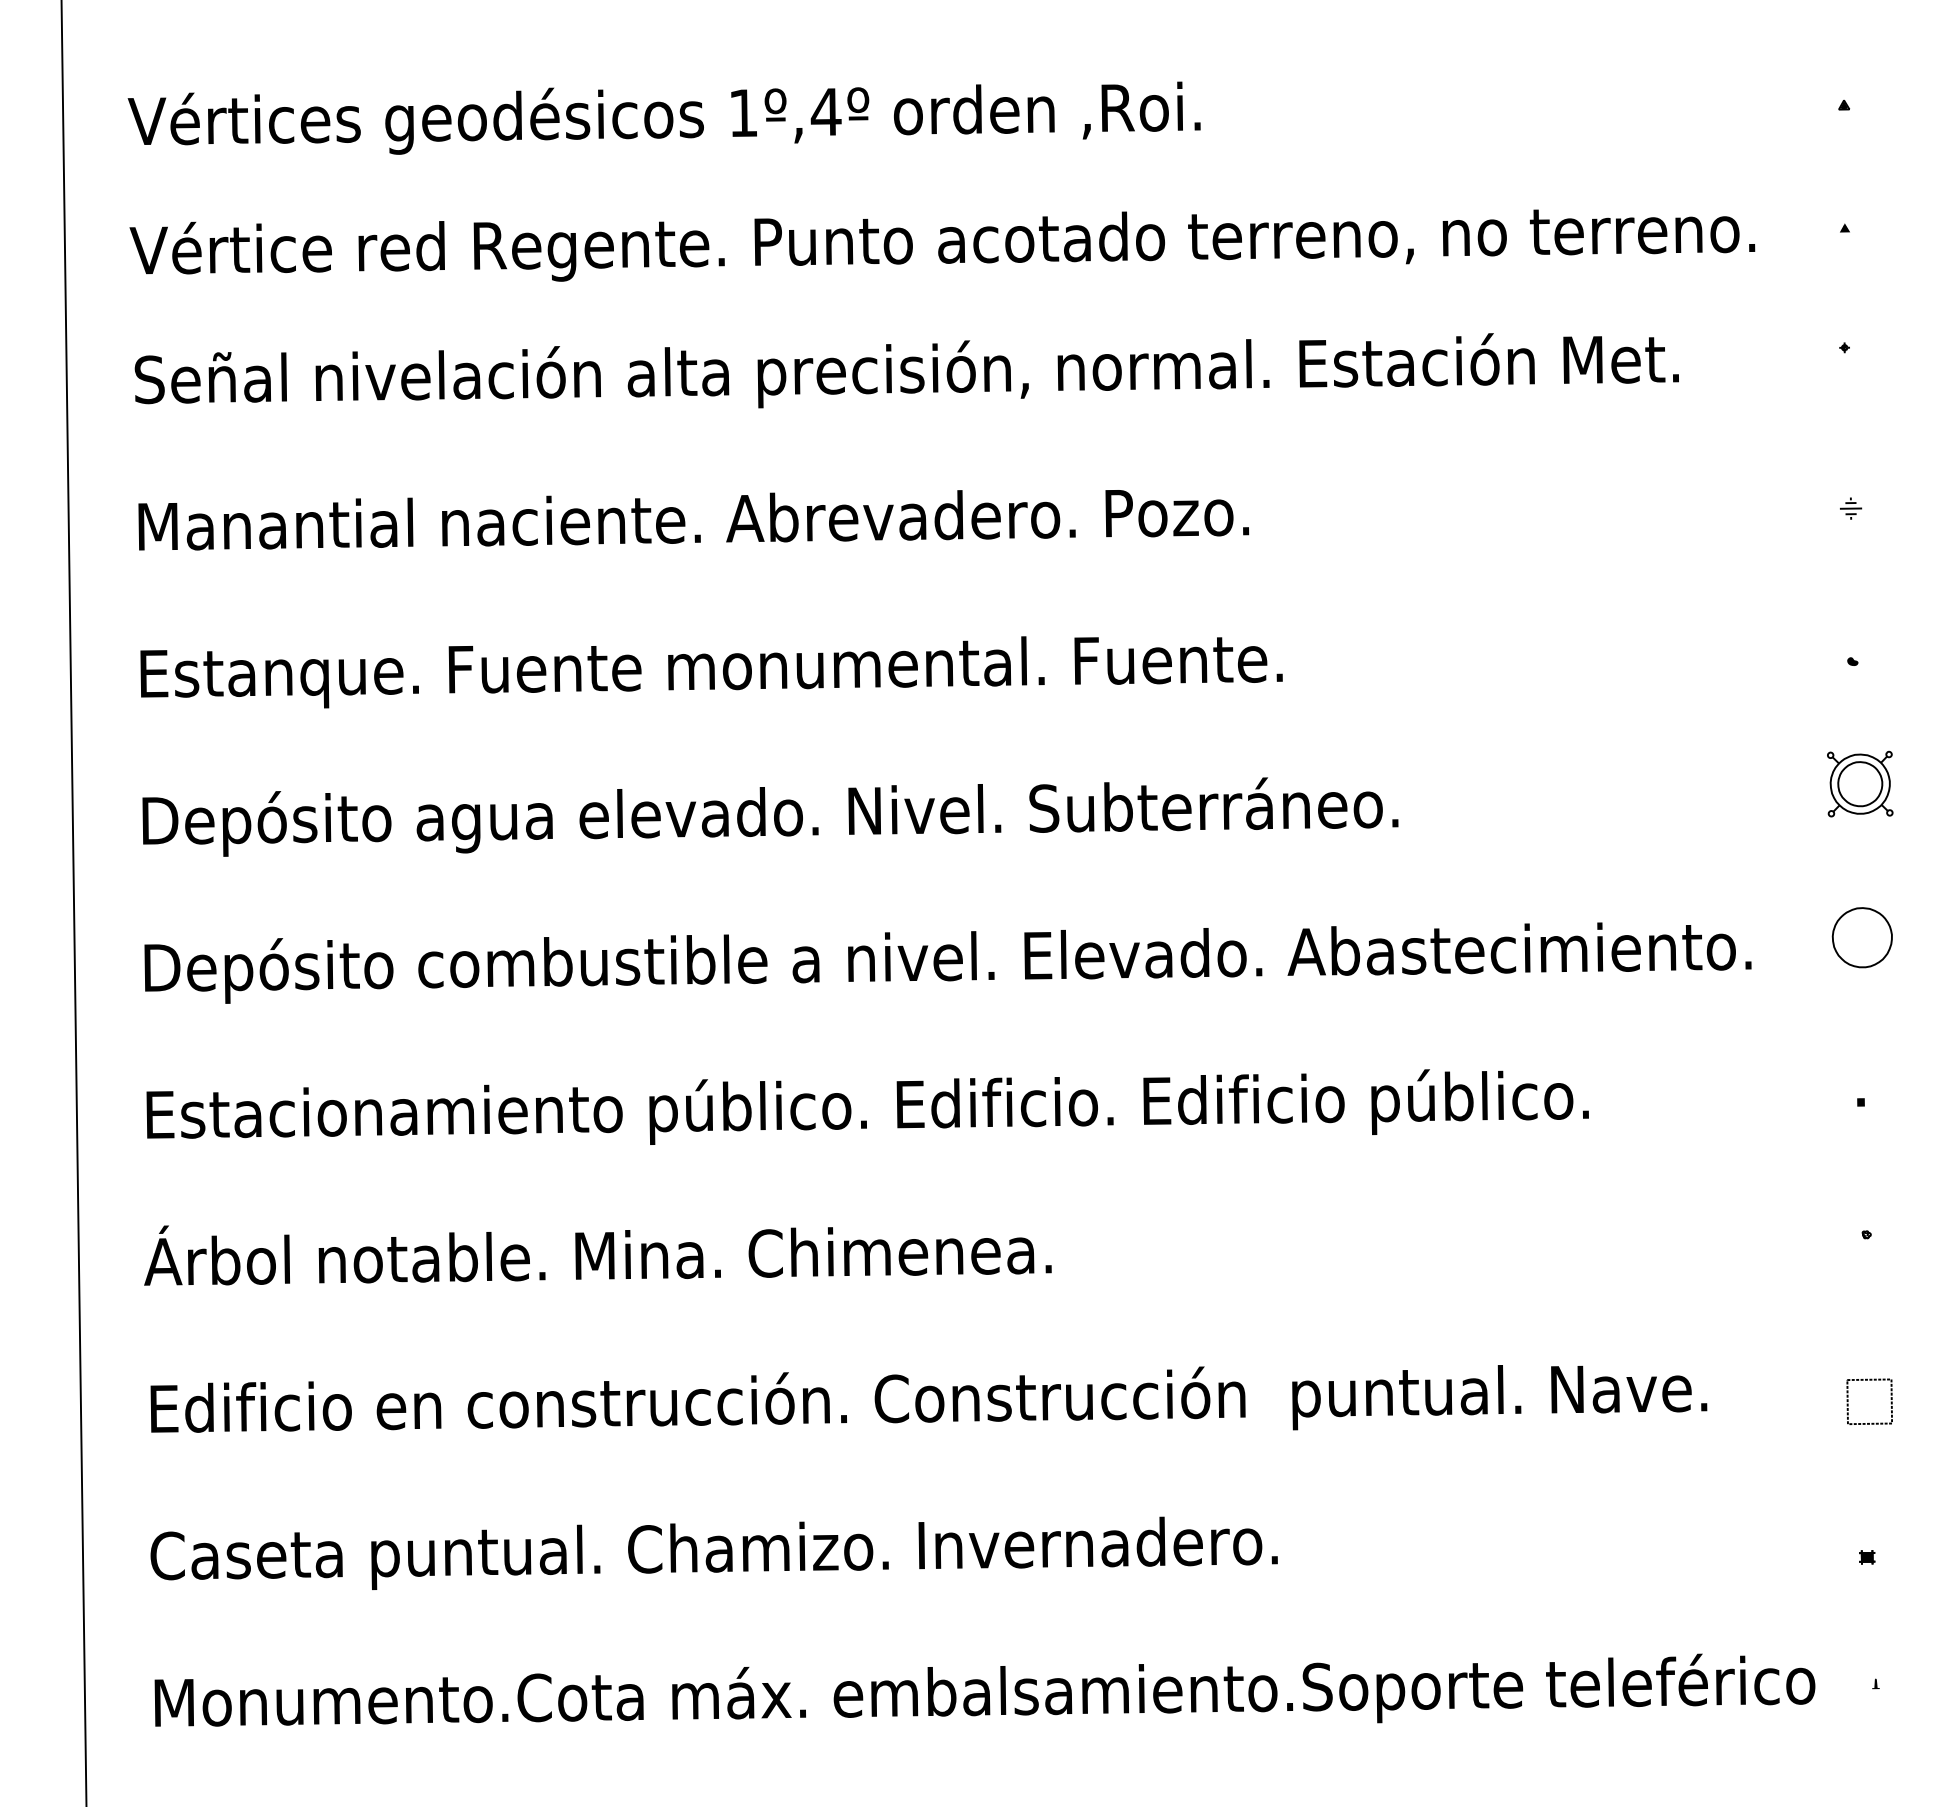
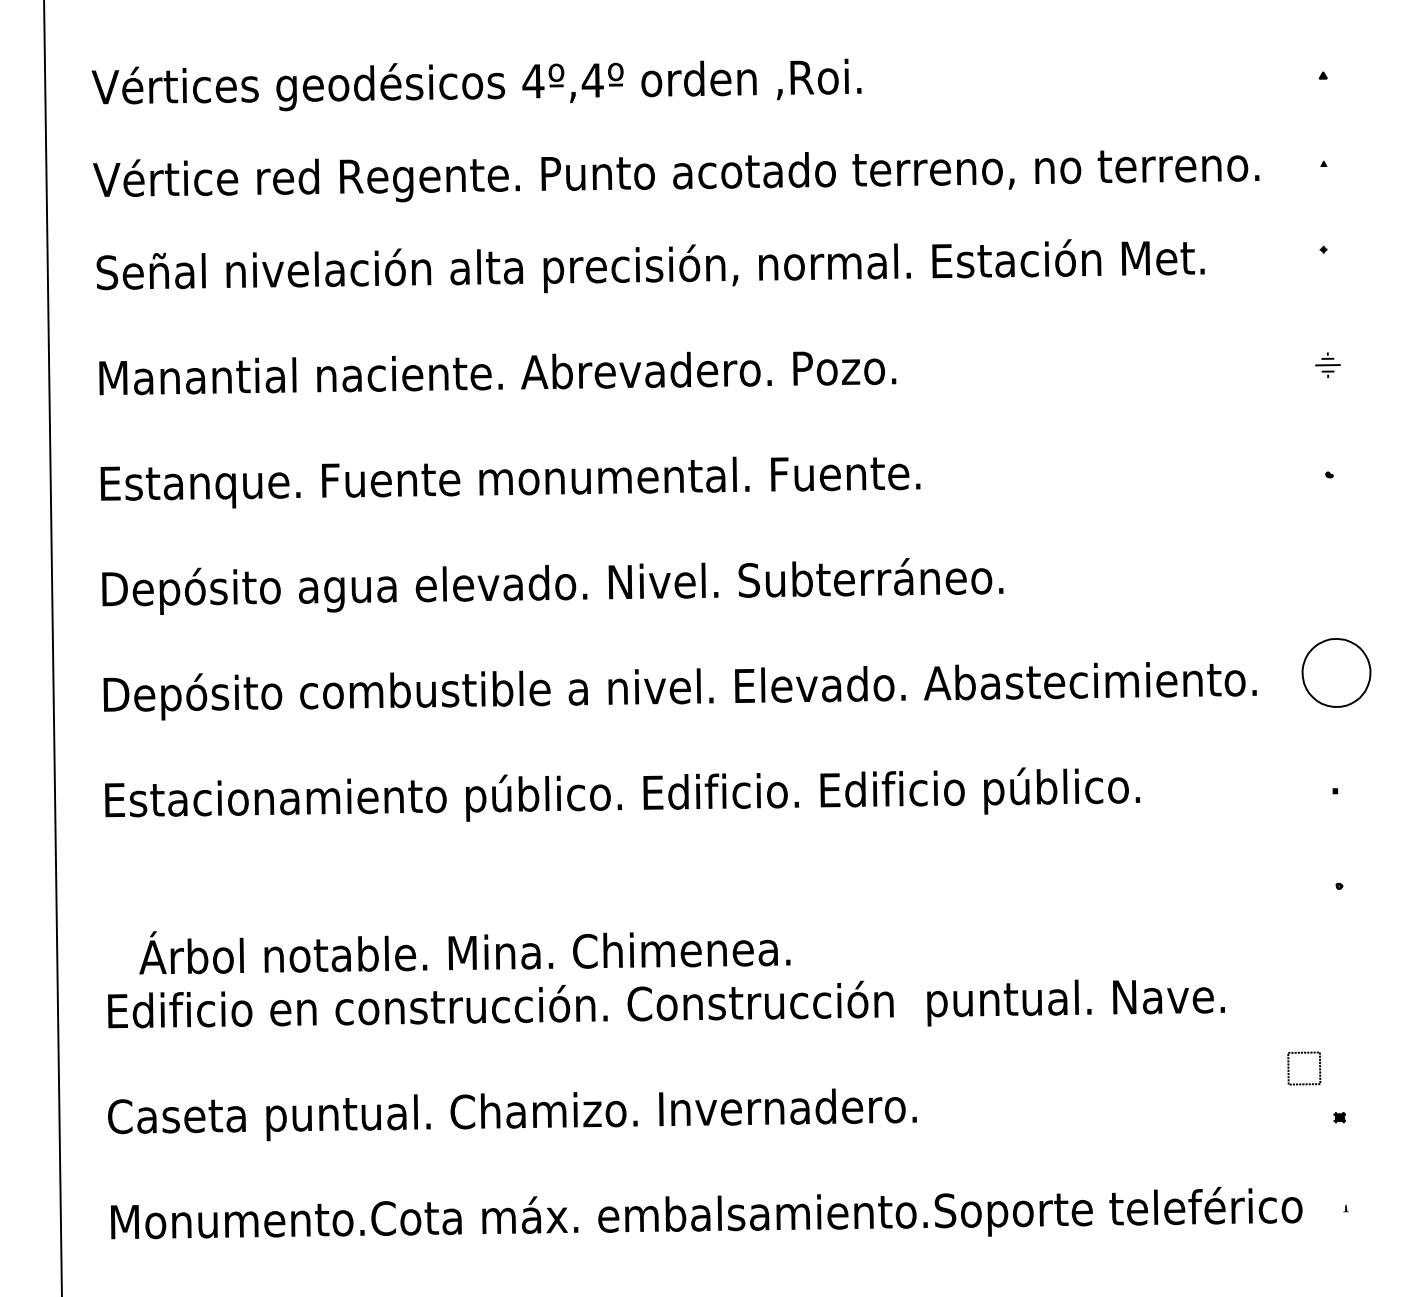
text: (743, 112) -> (533, 80), 1º,4º -> 4º,4º
part: (1851, 508) -> (1328, 365), size x1.6
part: (1860, 783) -> (1334, 562), removed
part: (1861, 937) -> (1335, 672), size x1.6
text: (597, 1255) -> (464, 952), moved
part: (1869, 1380) -> (1304, 1053), moved

